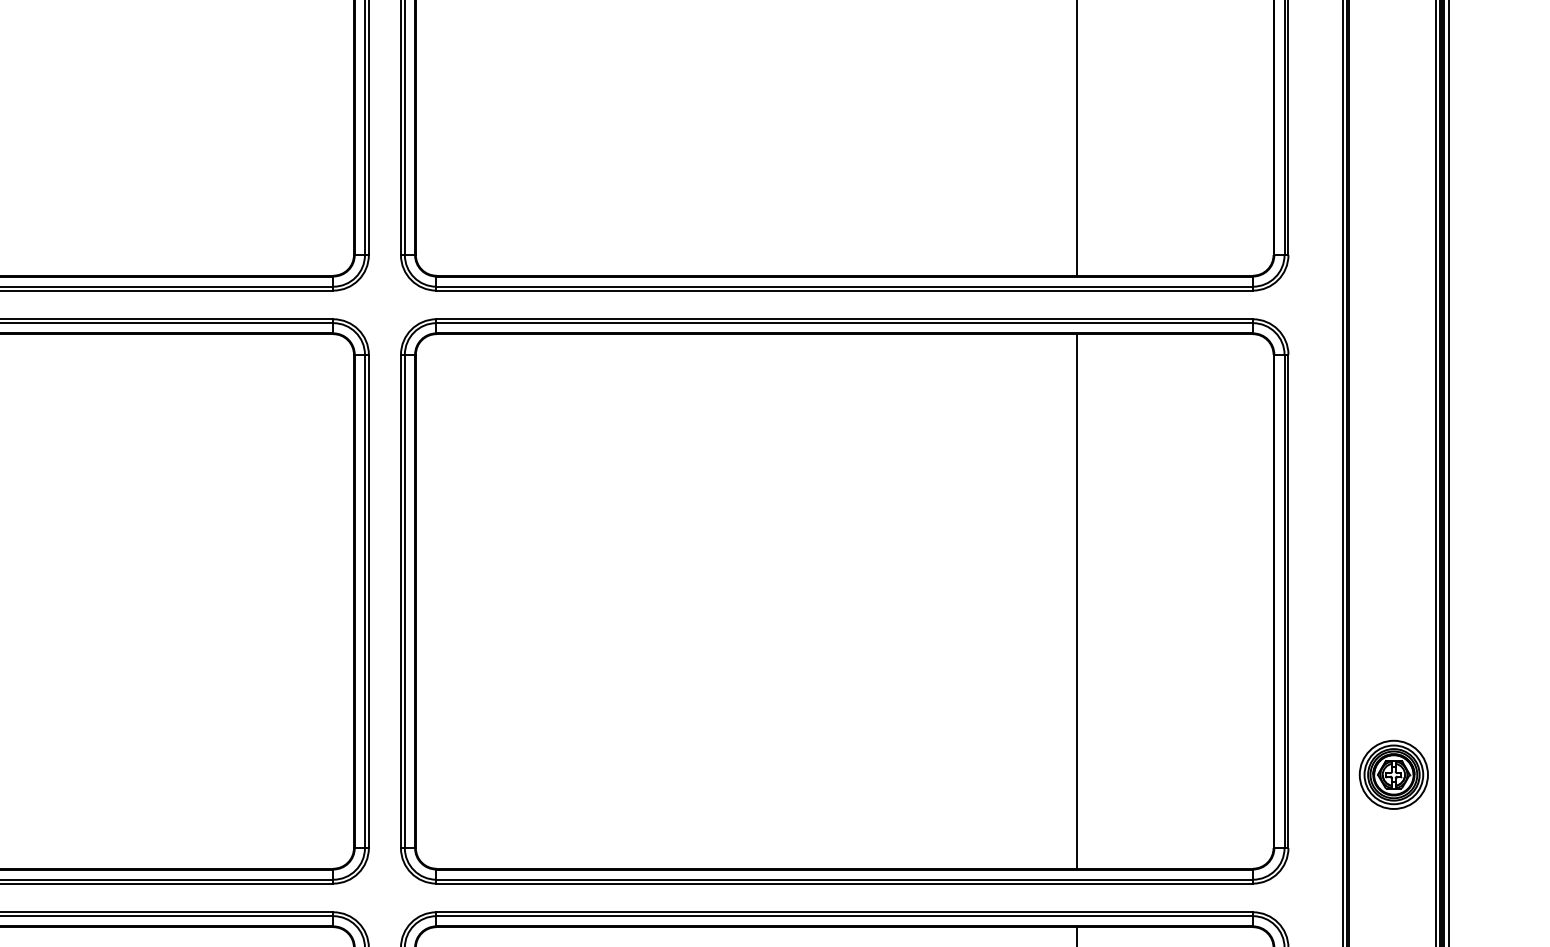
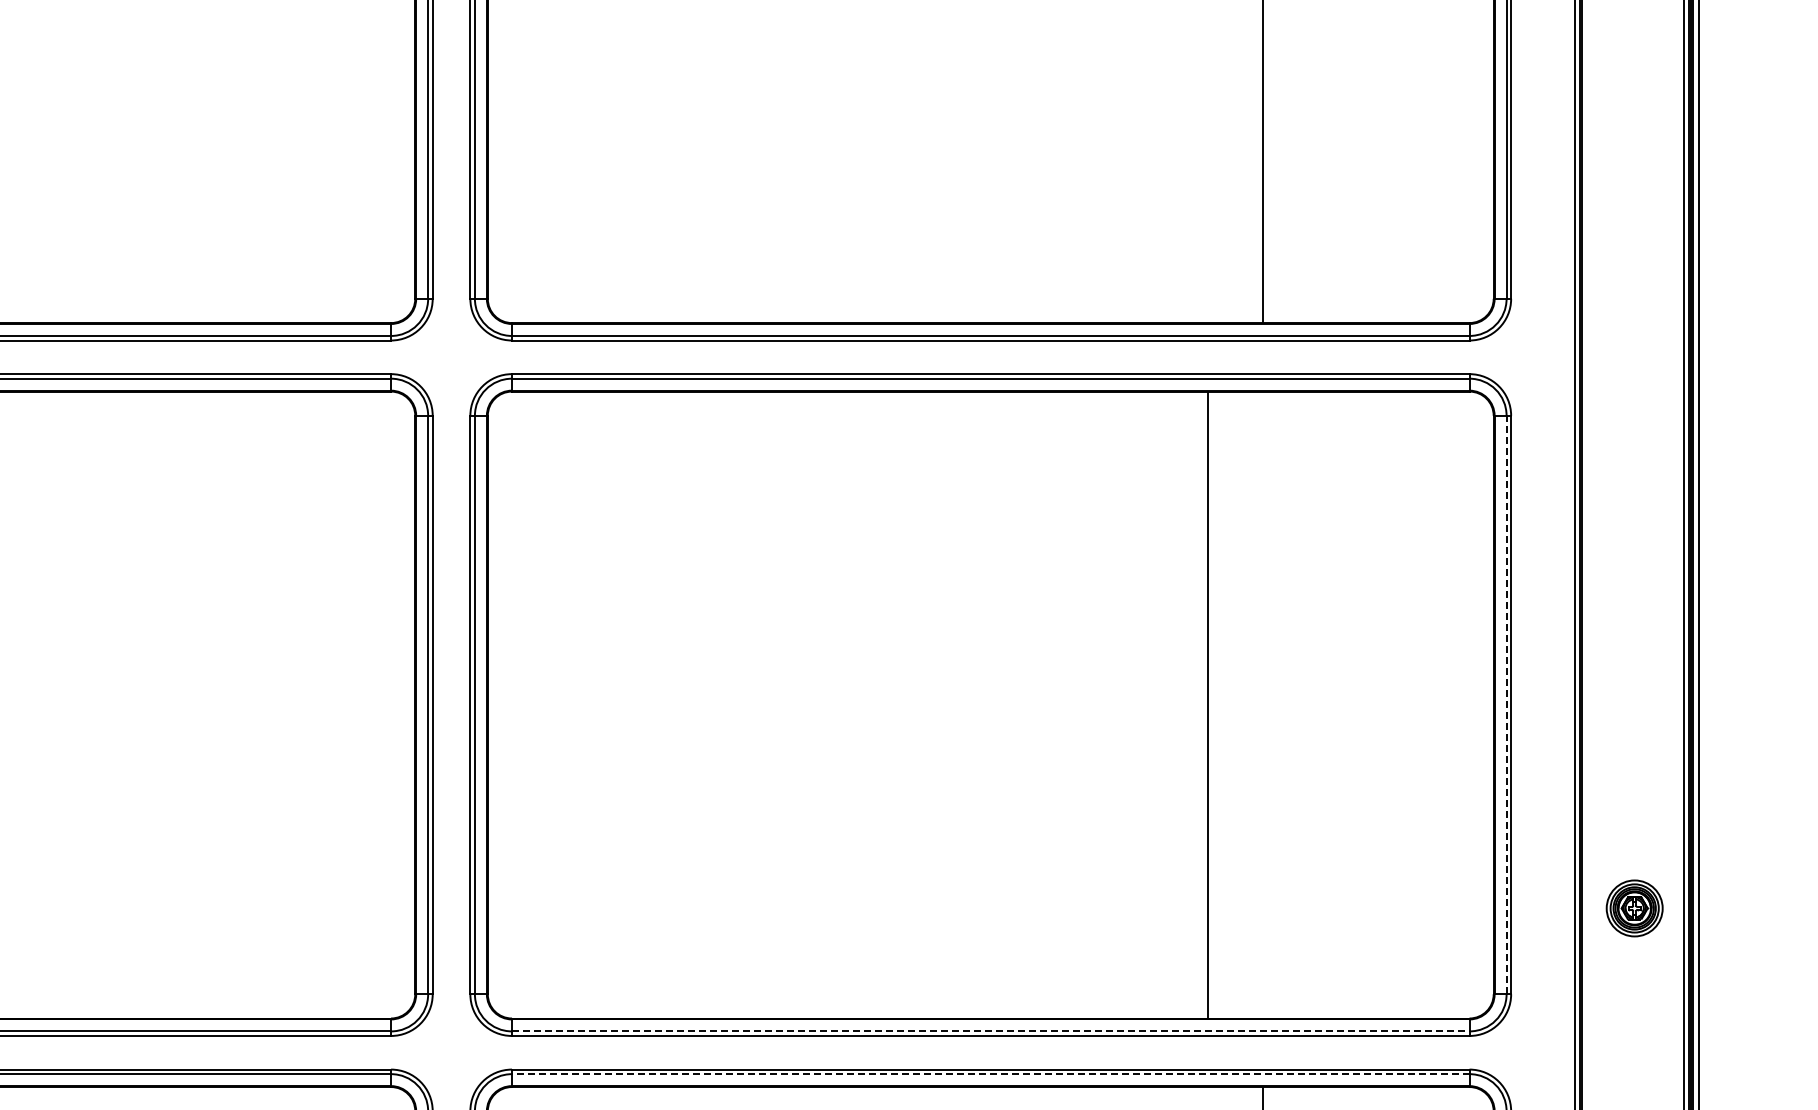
line: (1076, 600) -> (1207, 704), moved
line: (1284, 600) -> (1506, 704), solid -> dashed
part: (1393, 774) -> (1634, 908), size x0.7
line: (844, 879) -> (990, 1031), solid -> dashed
line: (844, 916) -> (990, 1074), solid -> dashed

